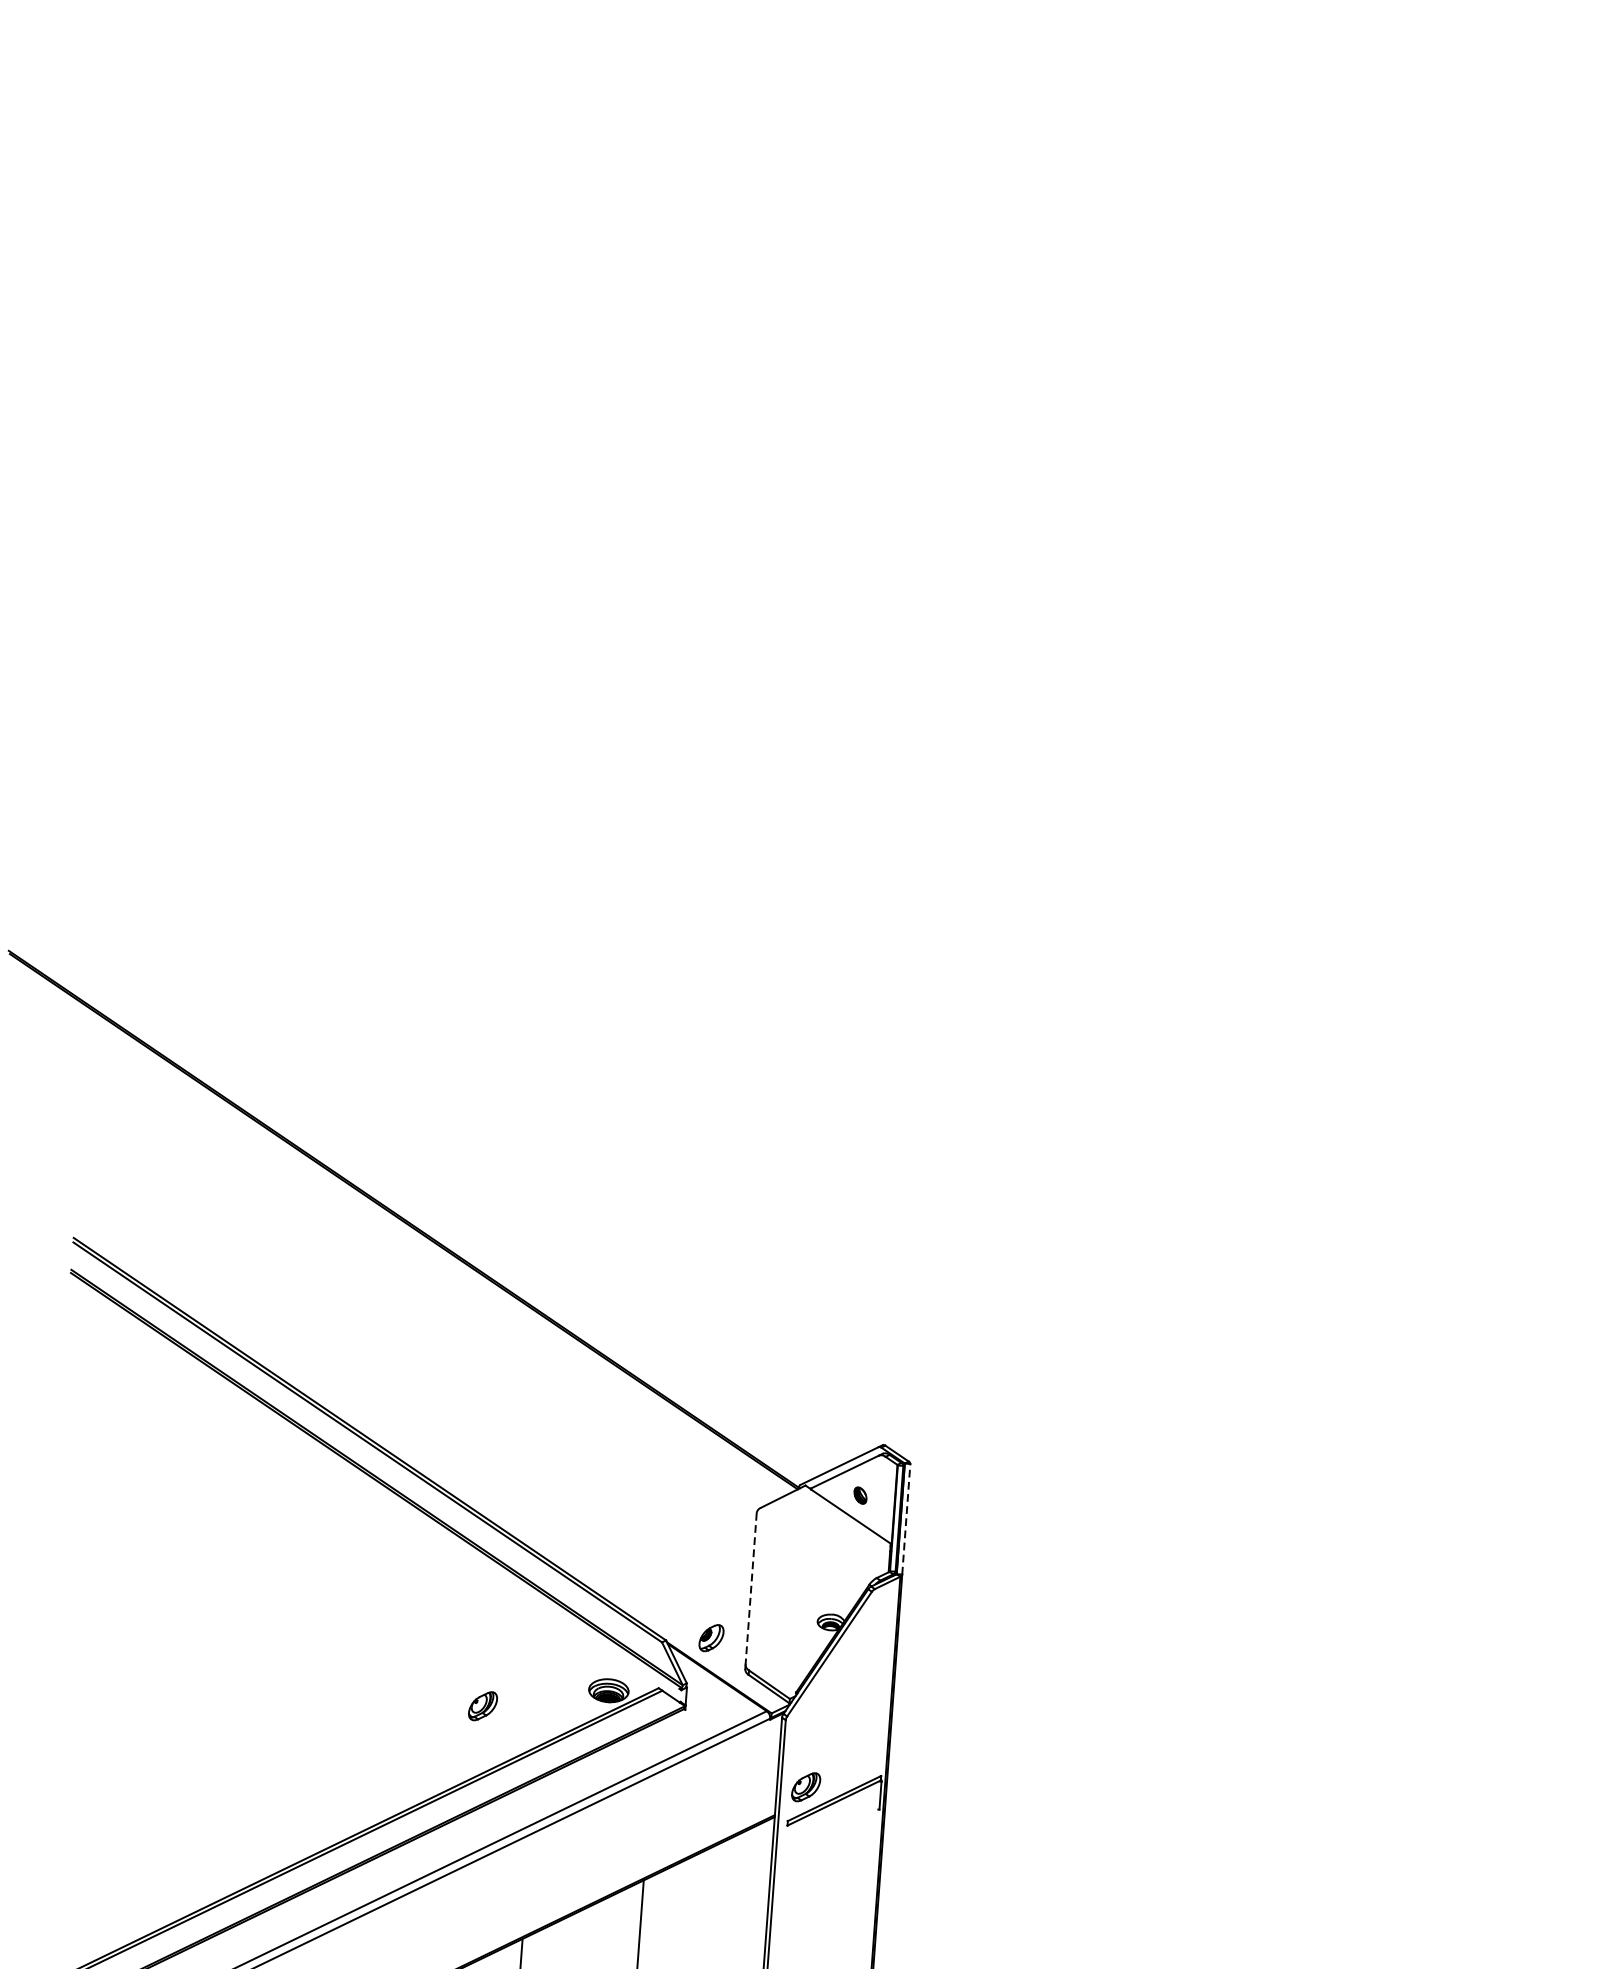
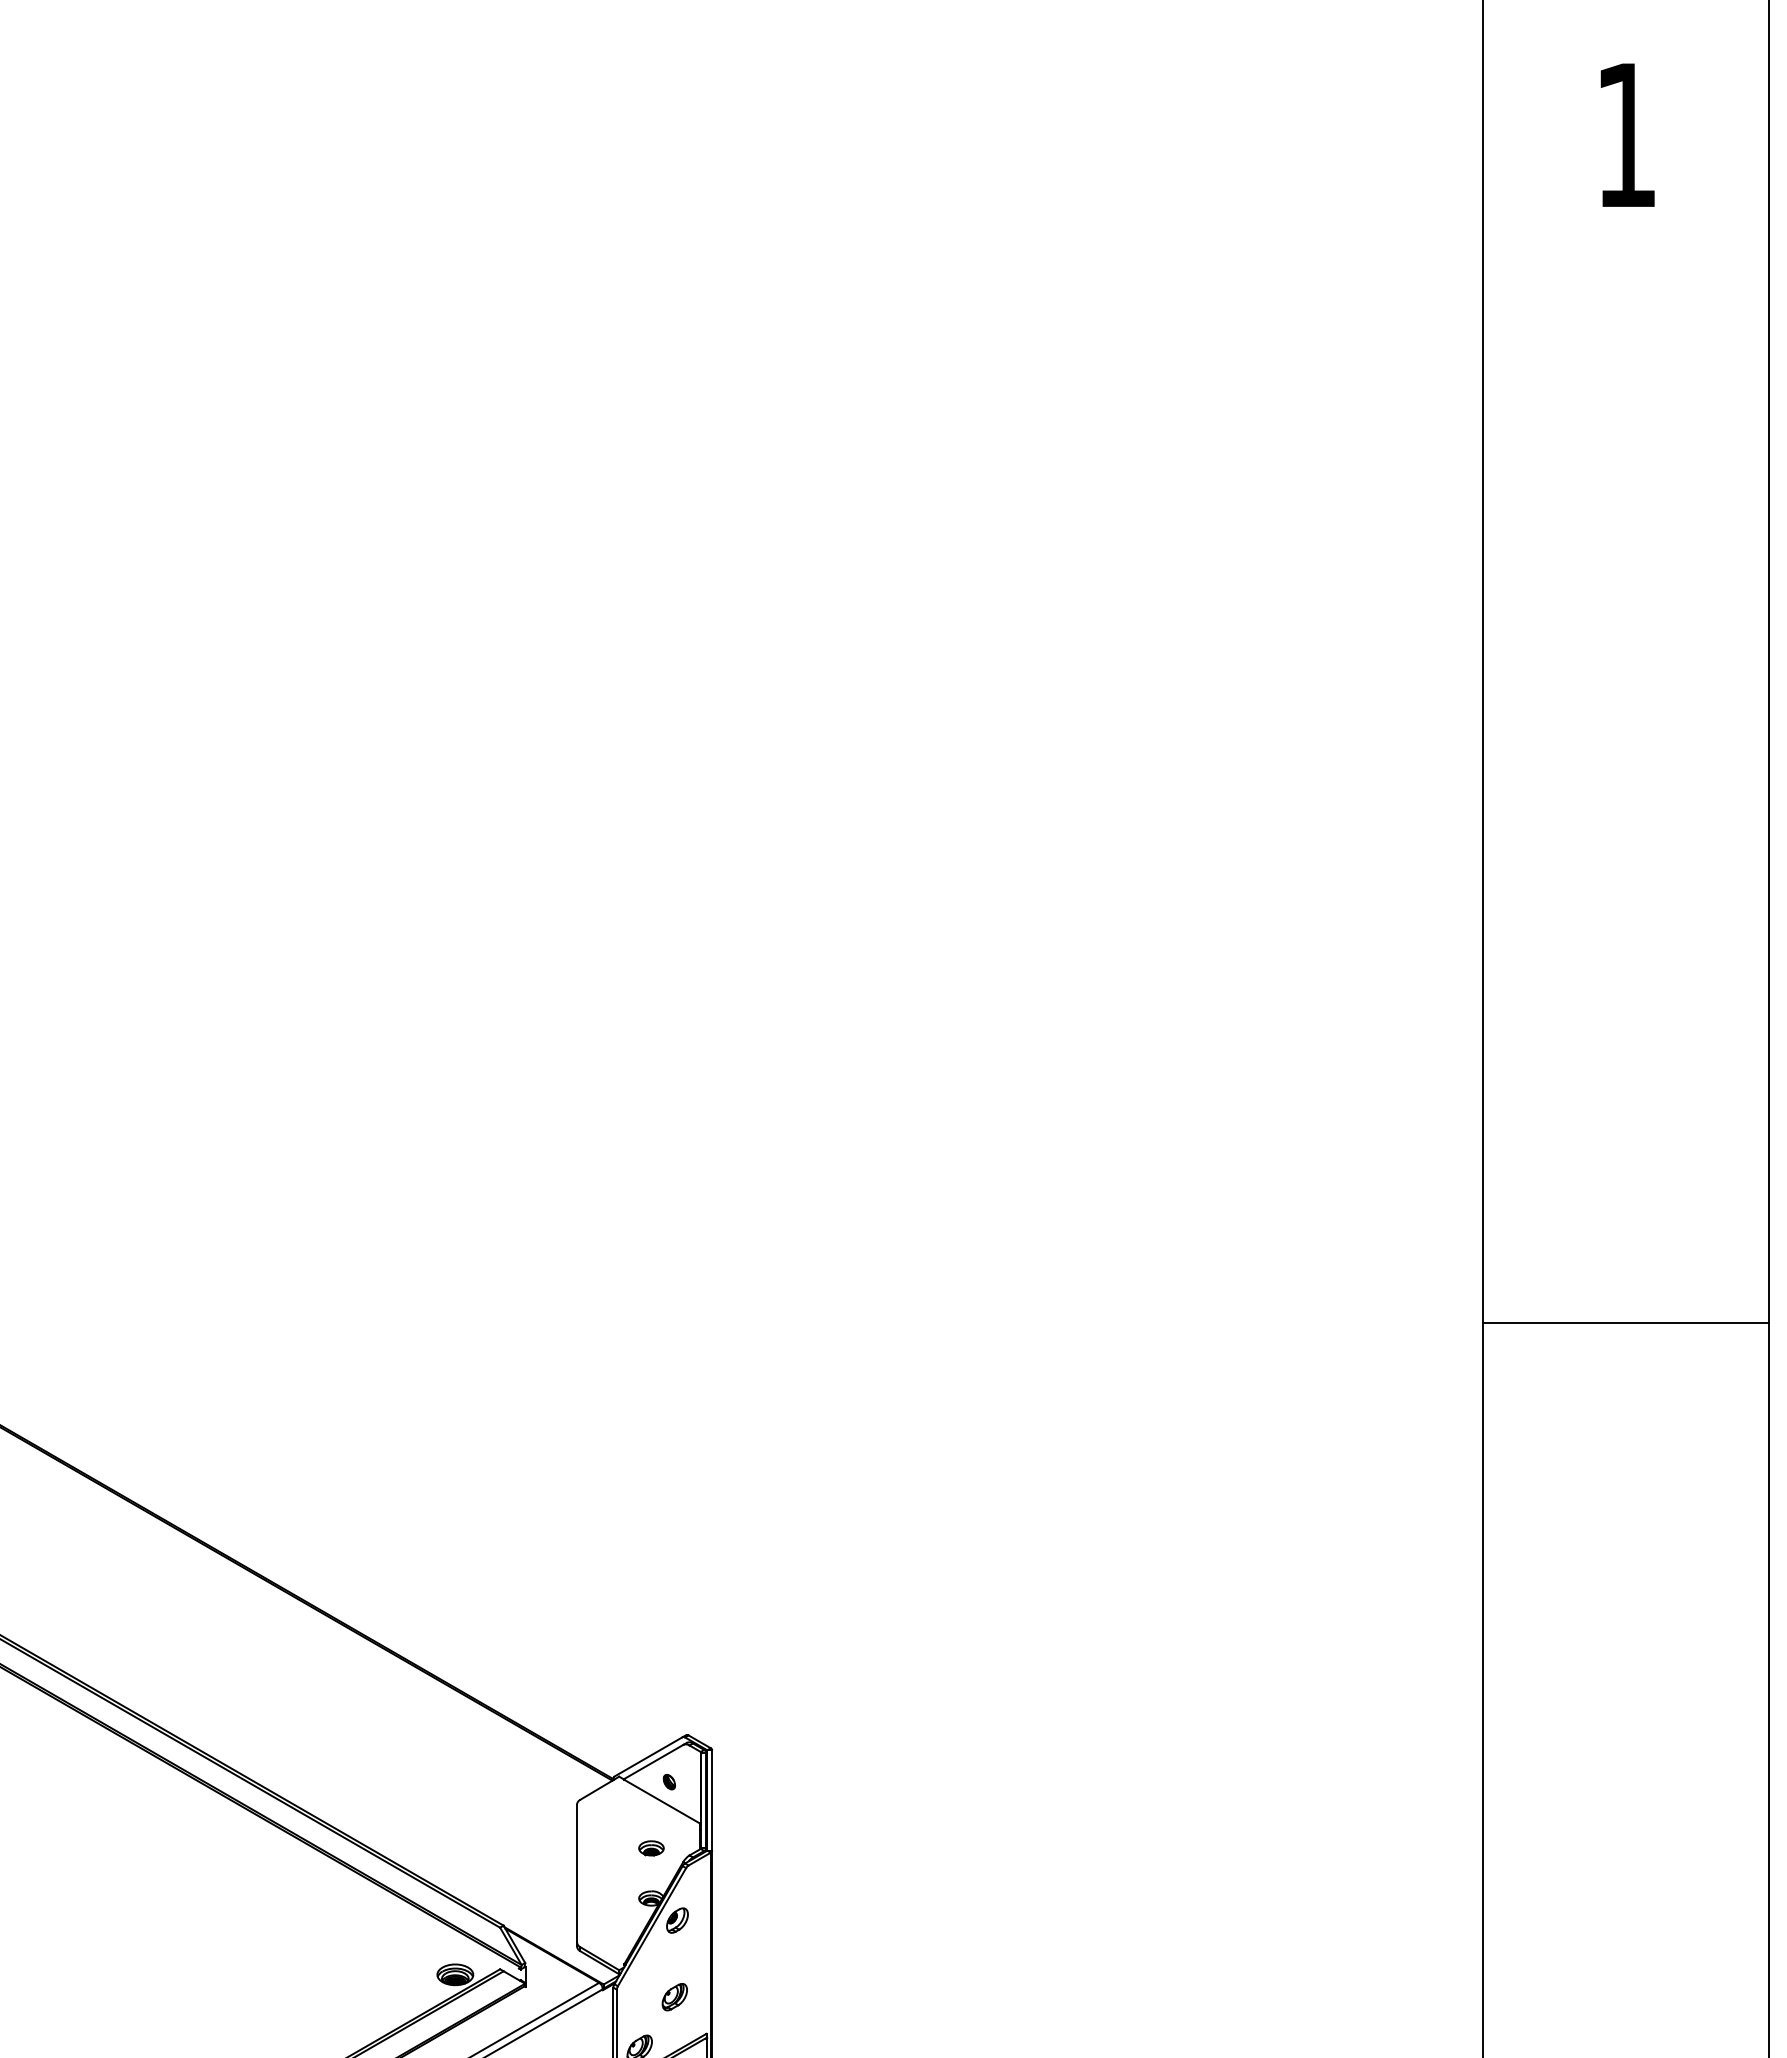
line: (906, 1518) -> (712, 1799), dashed -> solid
part: (835, 1567) -> (651, 1848), added
line: (750, 1588) -> (576, 1873), dashed -> solid
part: (711, 1638) -> (677, 1920), moved
part: (482, 1706) -> (674, 1997), moved

